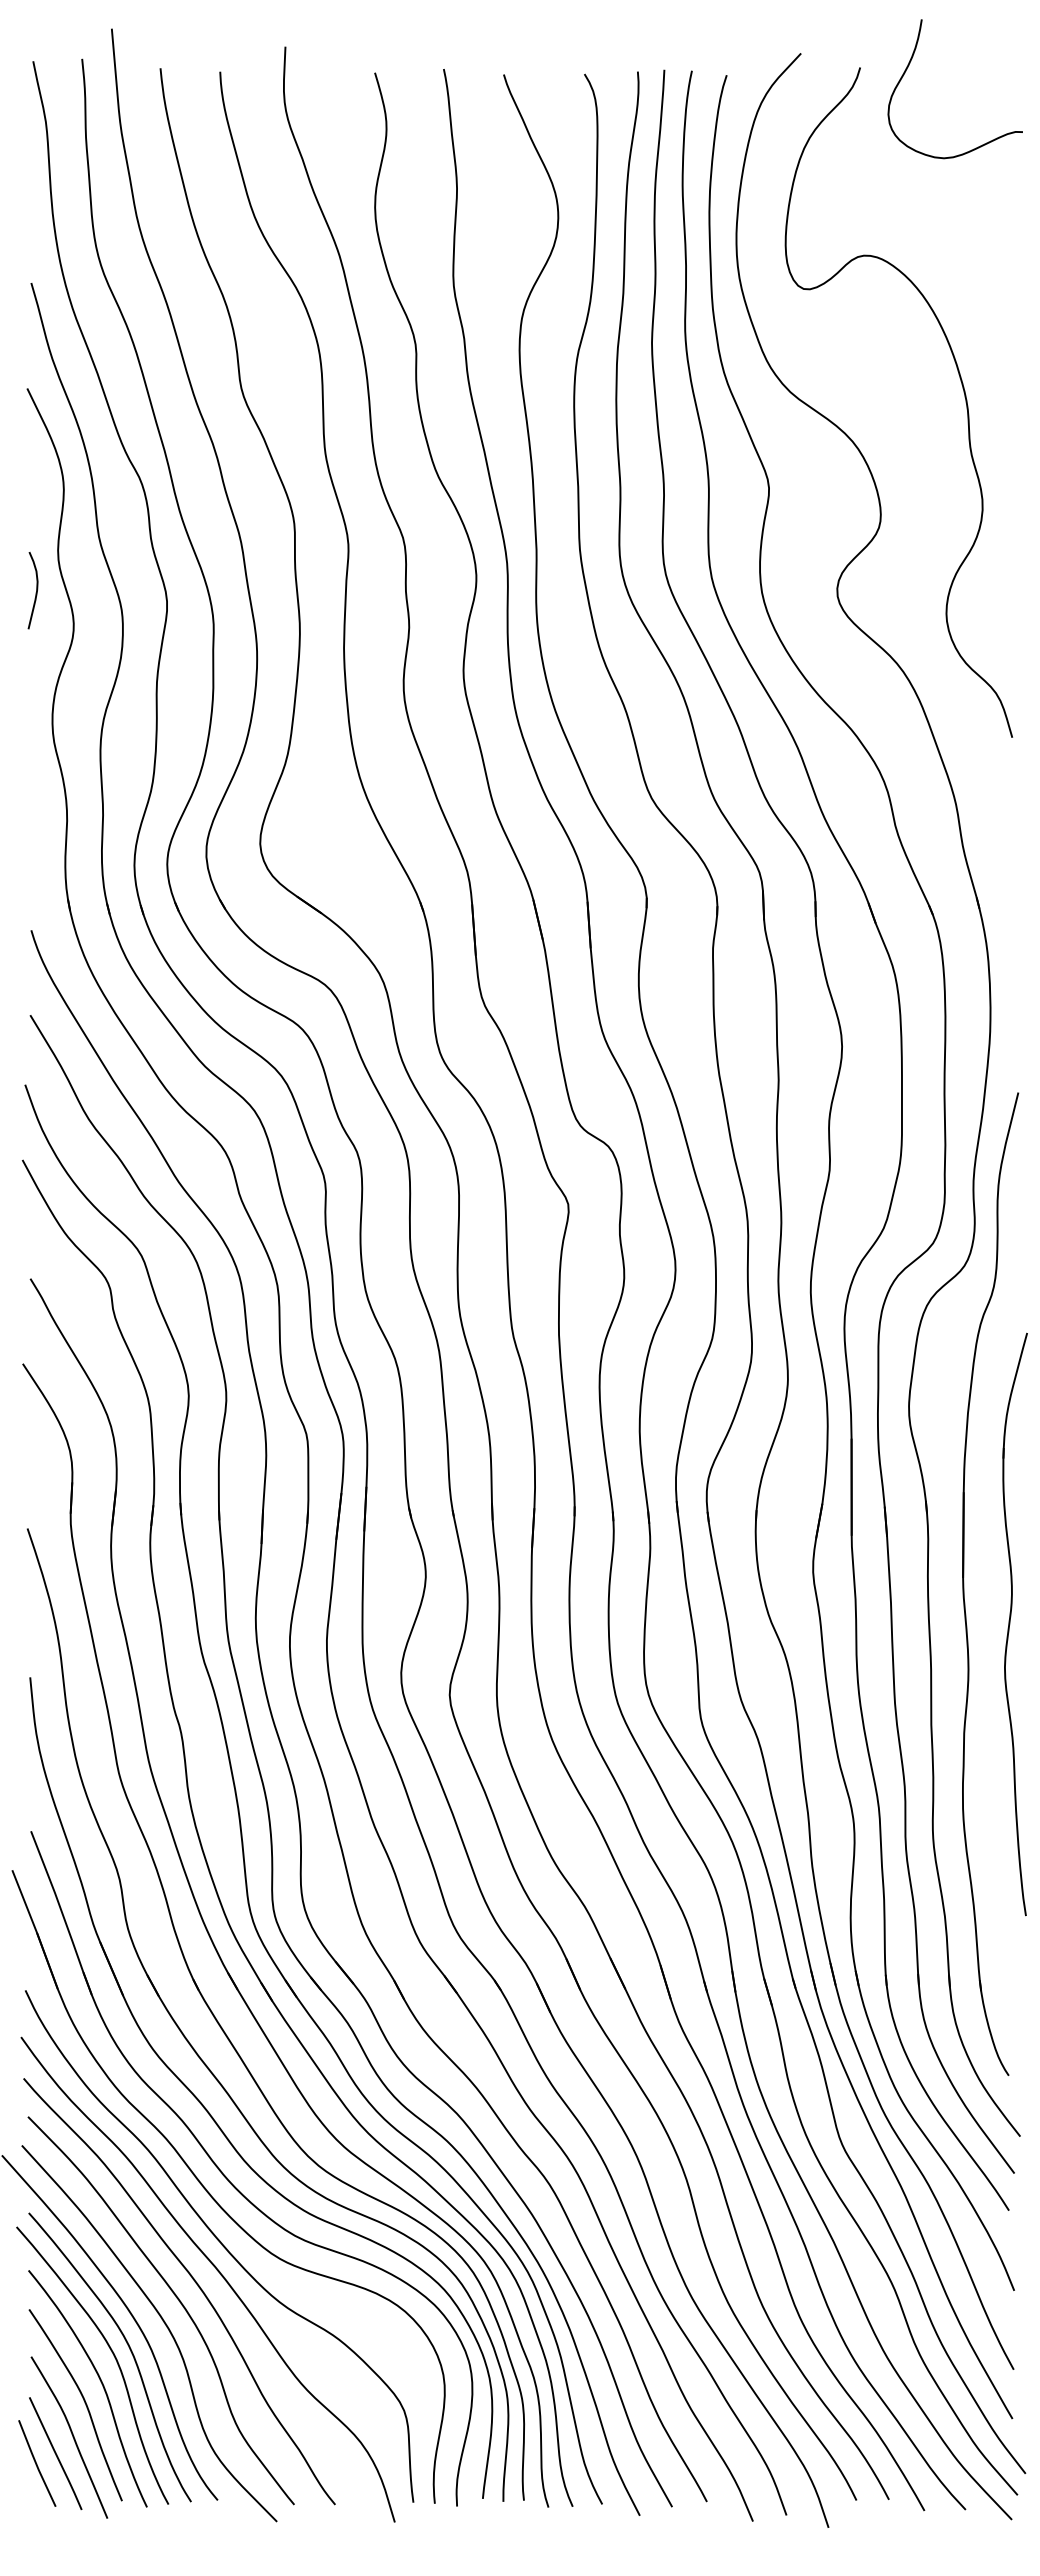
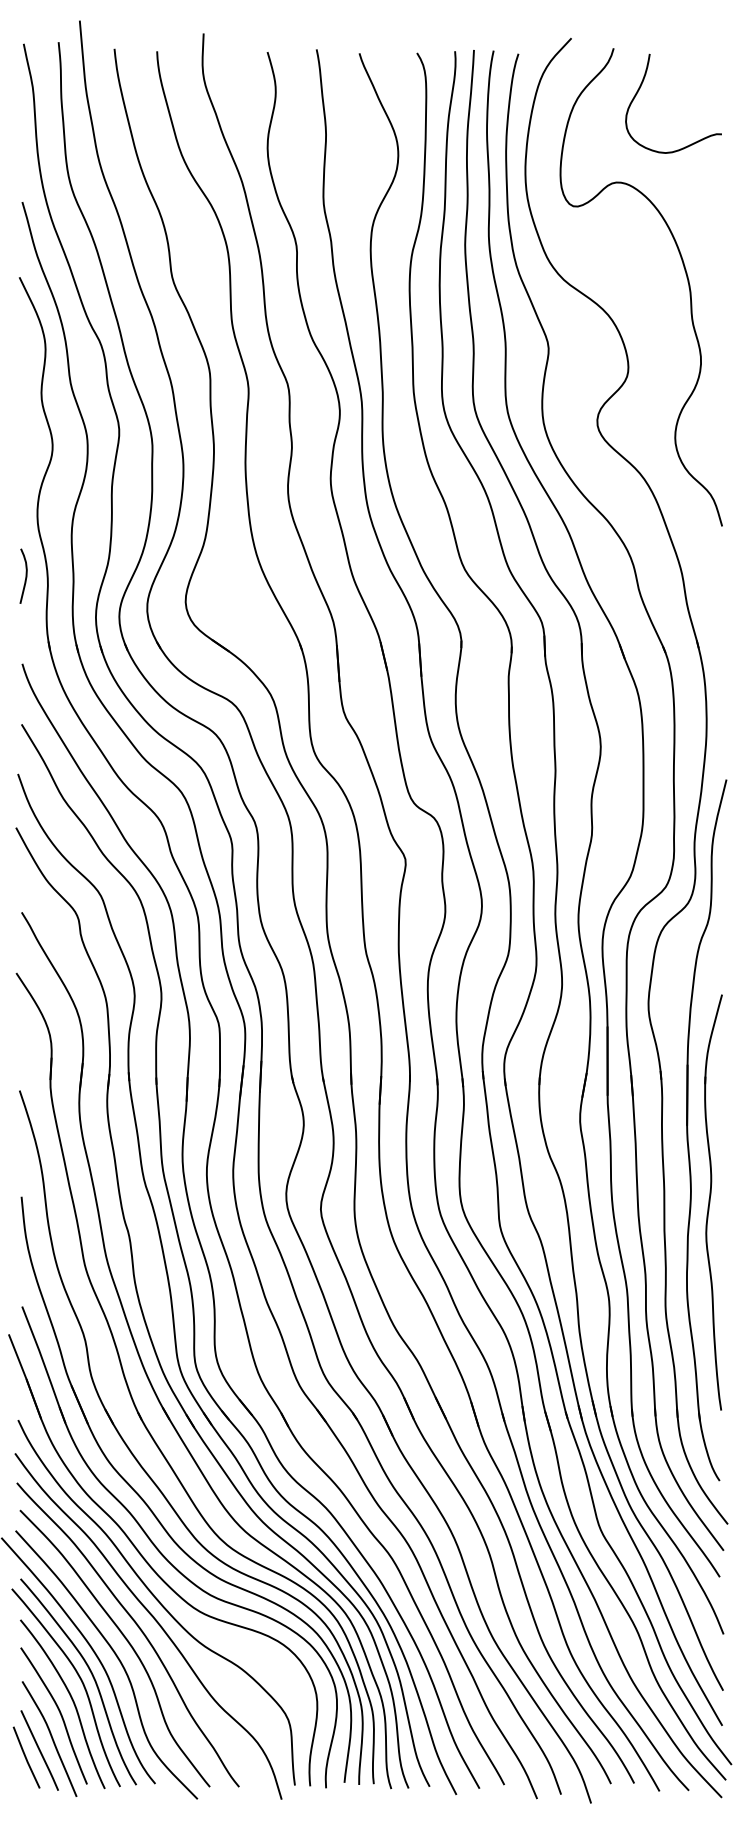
curve: (908, 67) -> (640, 88), moved
curve: (35, 592) -> (25, 577), moved
part: (1014, 1624) -> (713, 1202), moved

